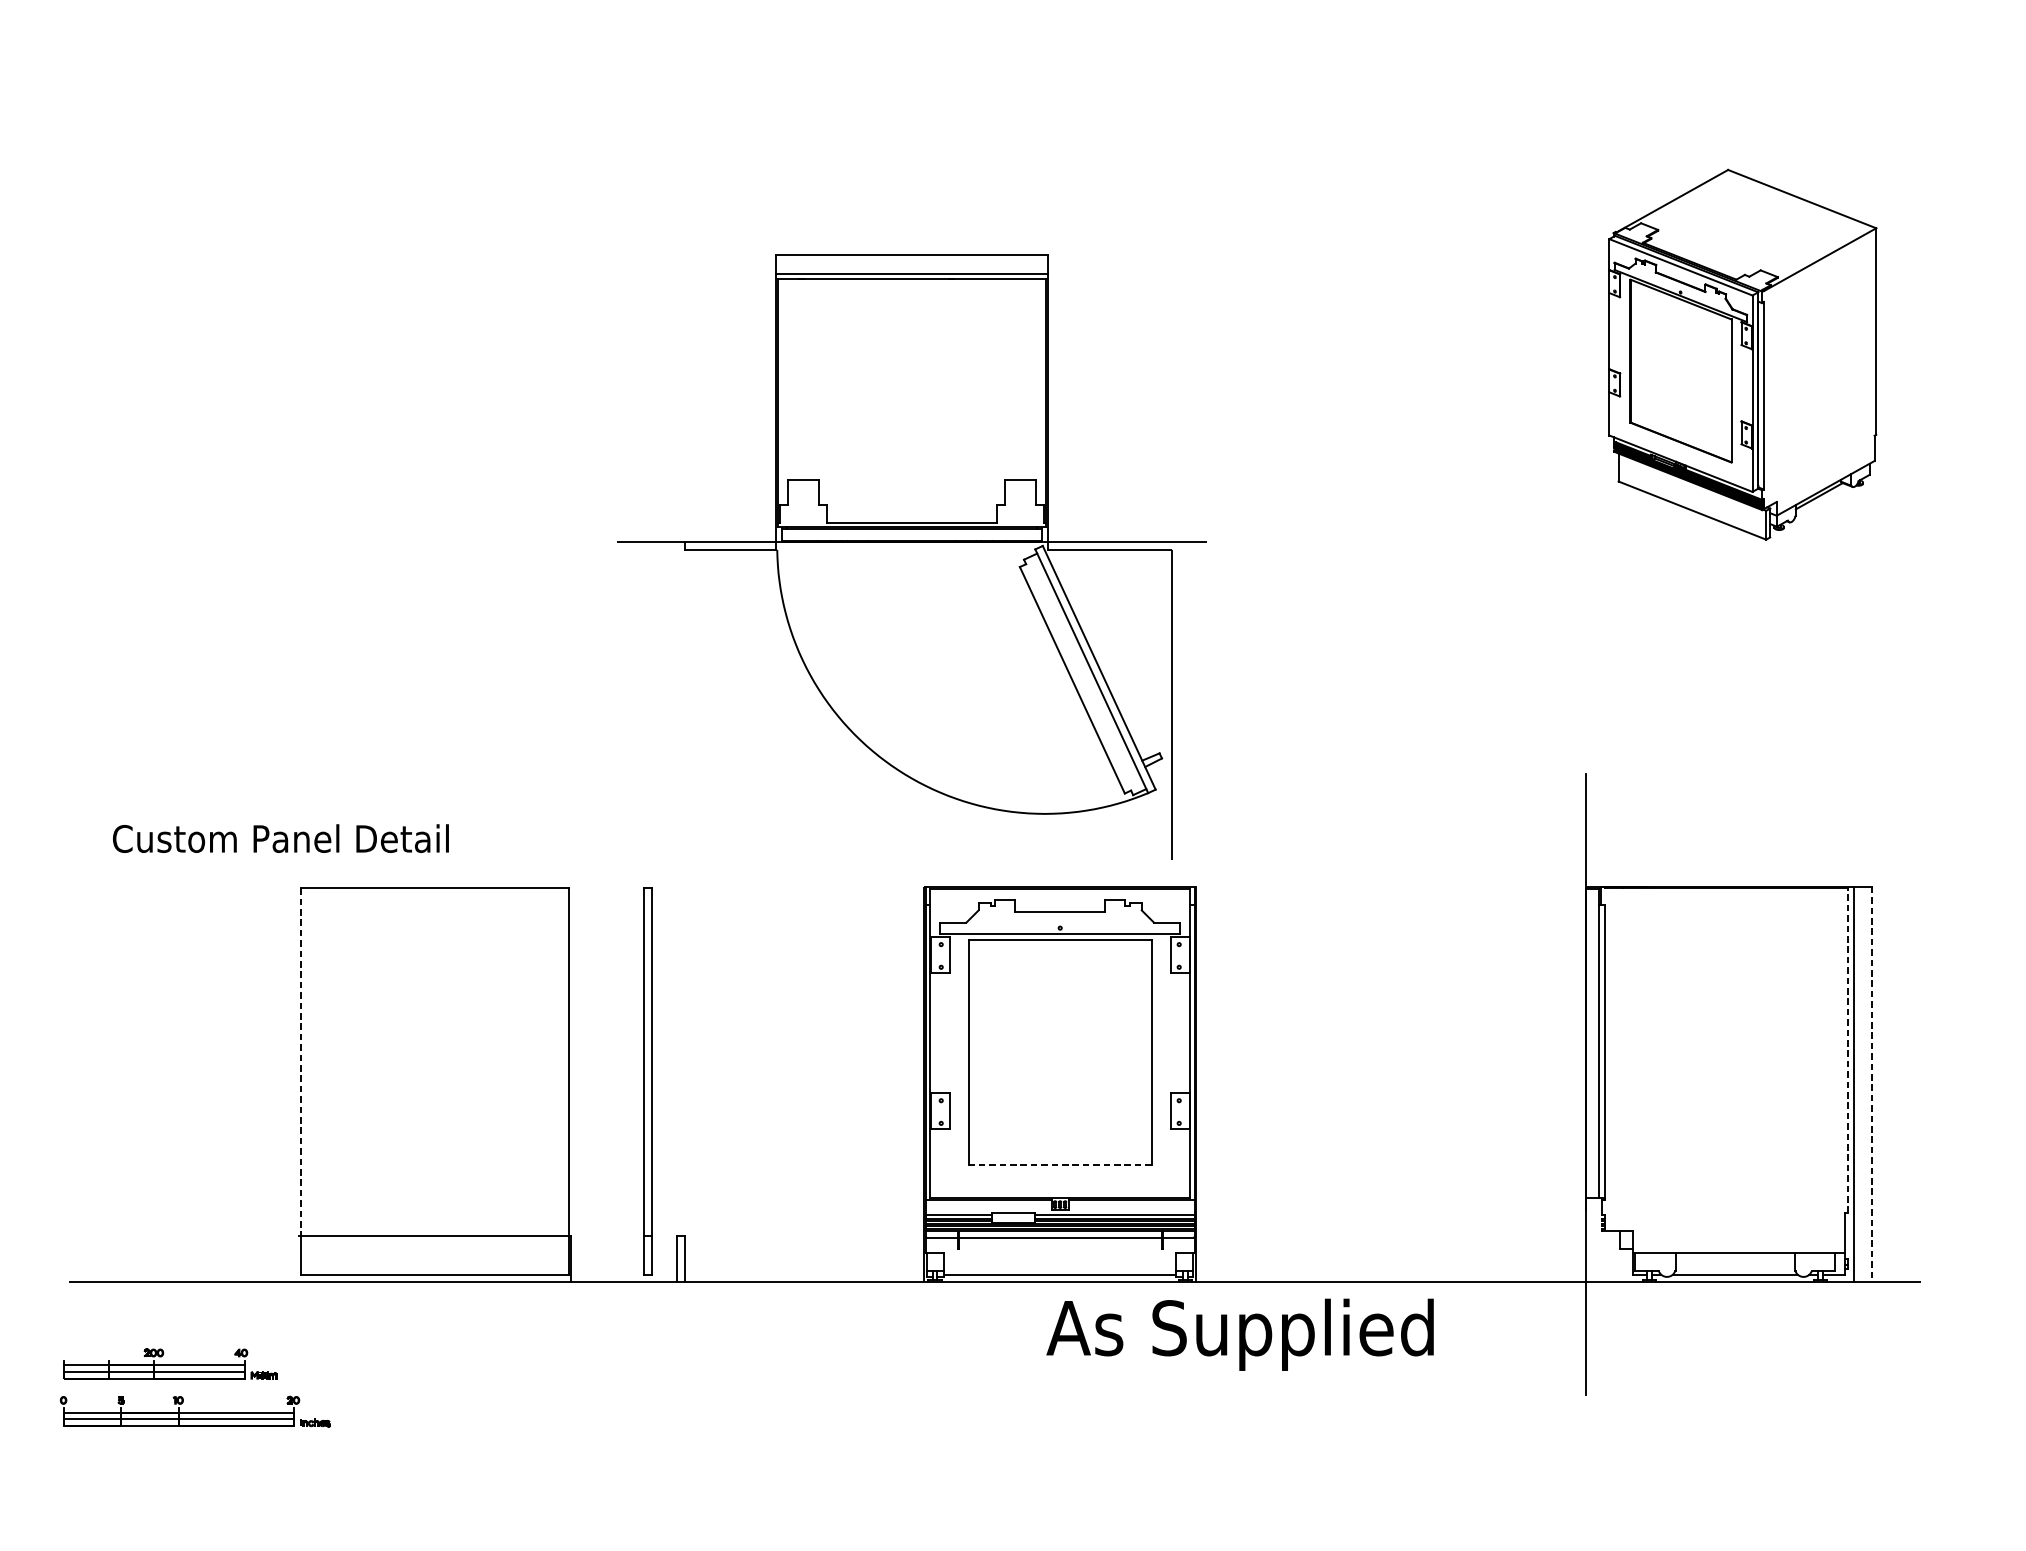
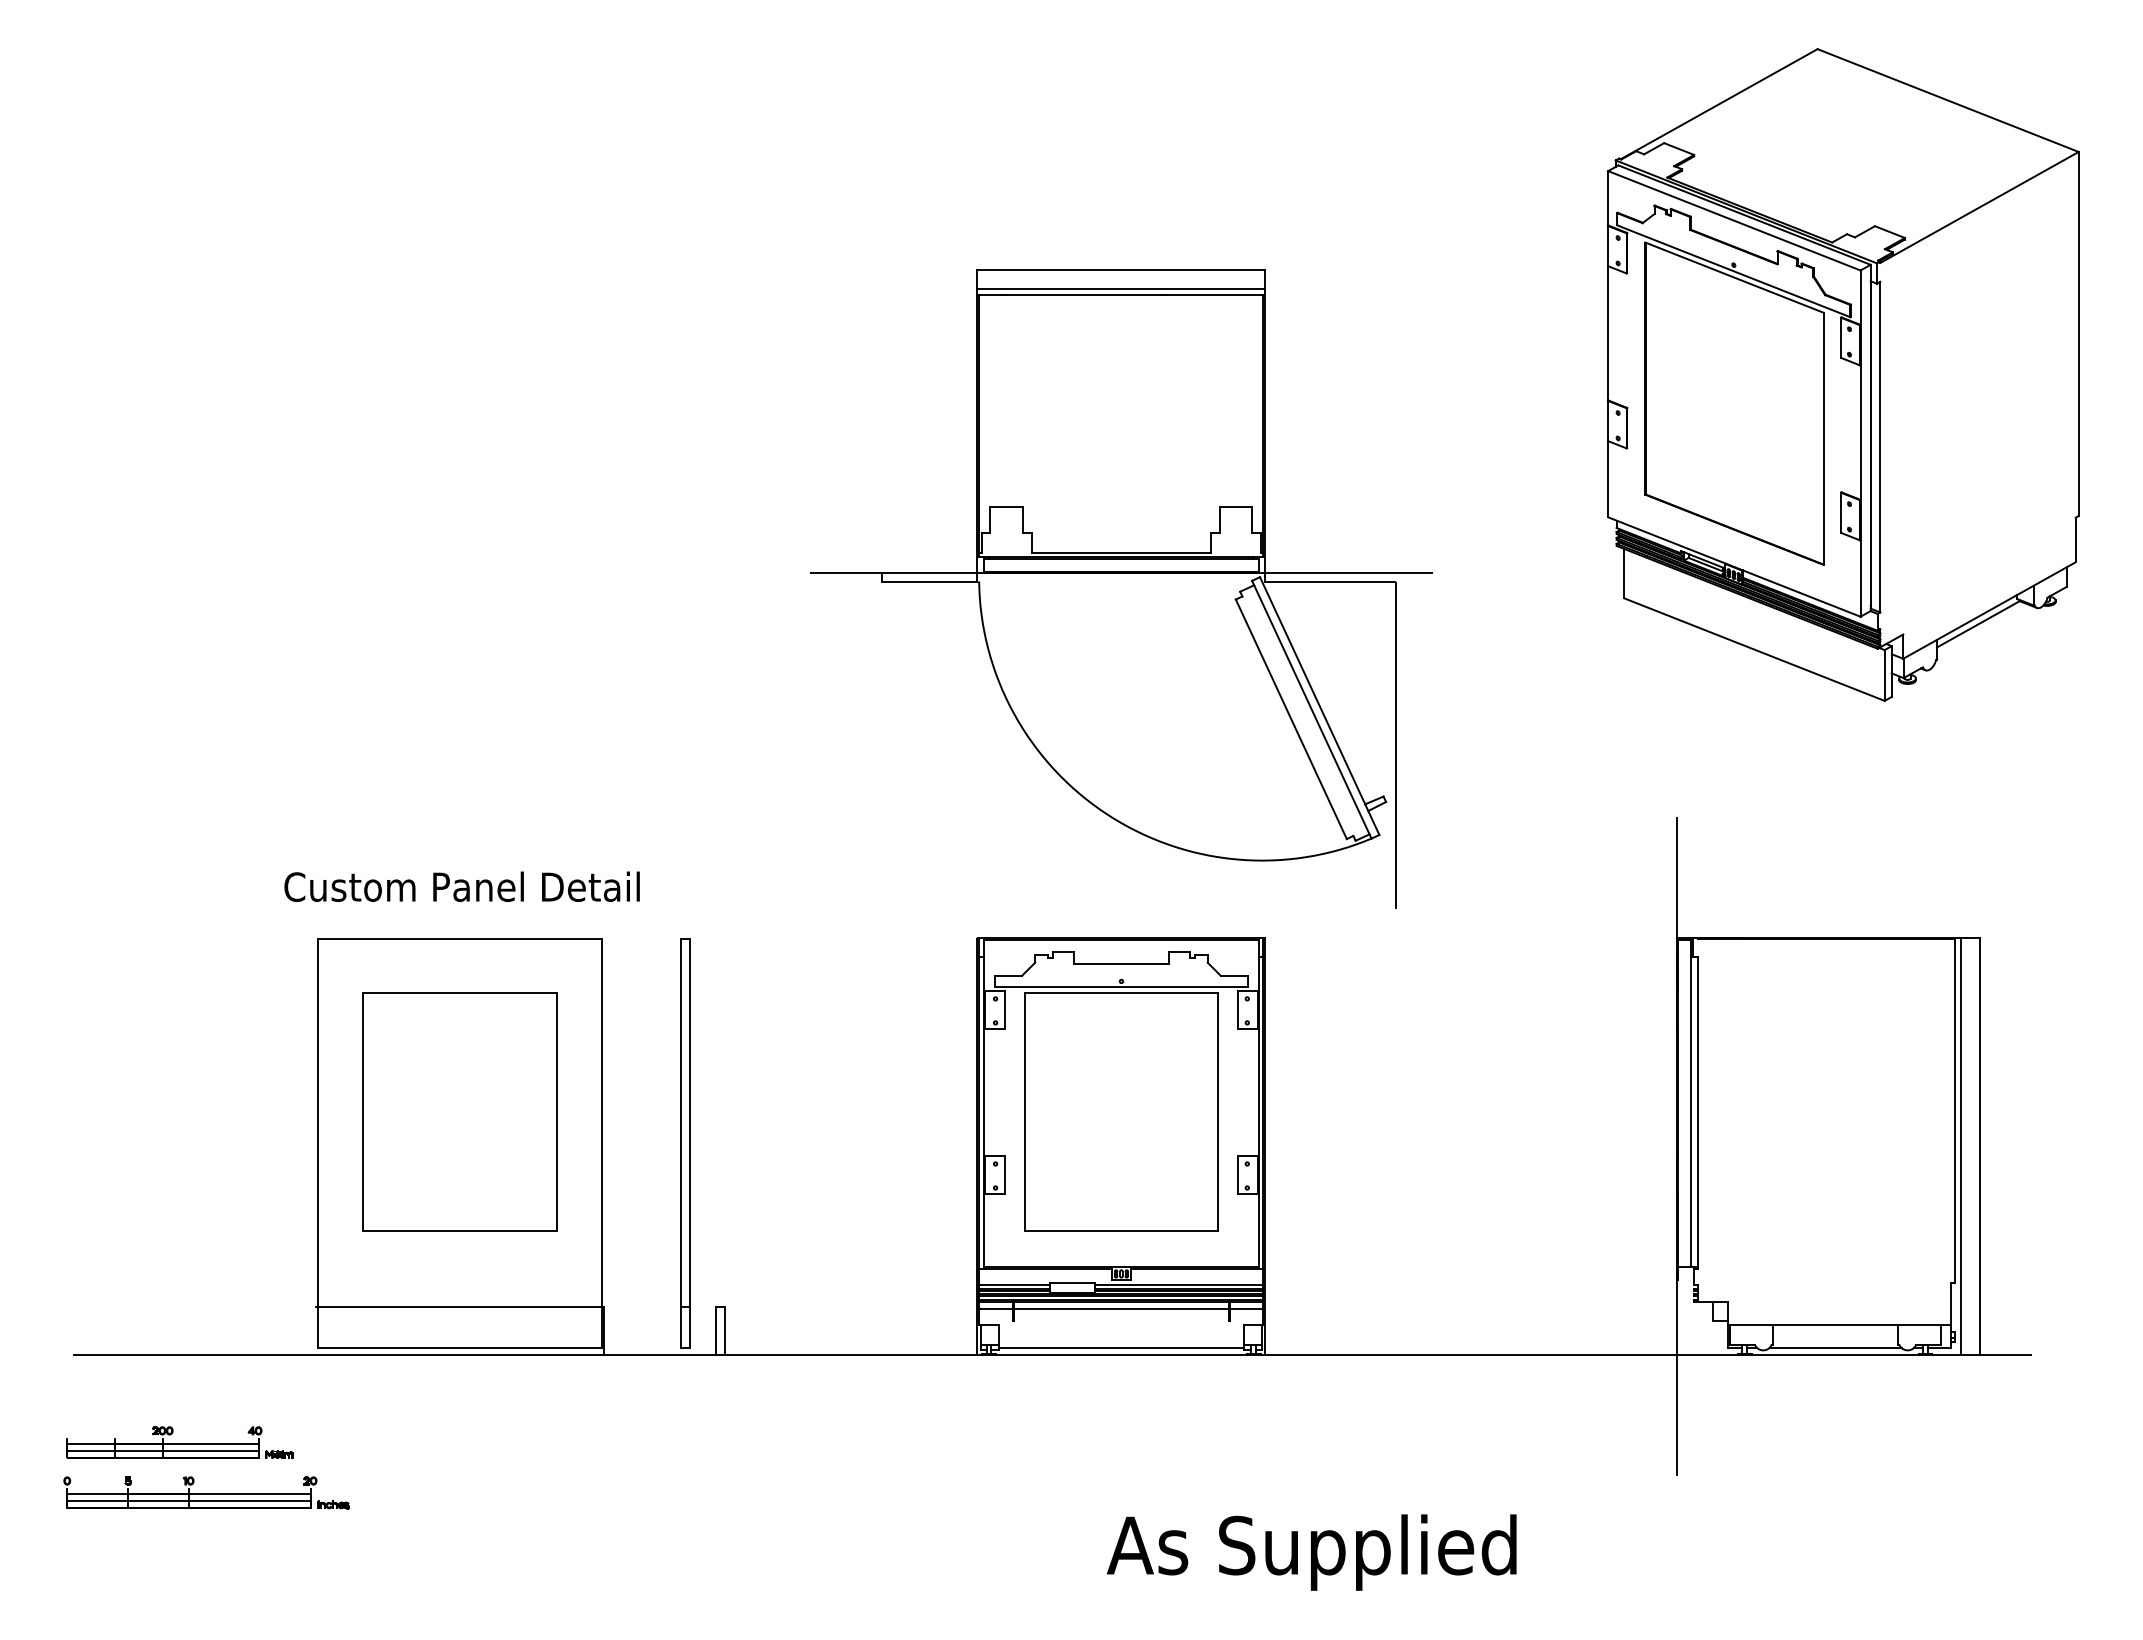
part: (1742, 354) -> (1843, 374), size x1.67
part: (911, 556) -> (1121, 588), moved
text: (280, 838) -> (461, 886), moved
part: (434, 1051) -> (459, 1111), added
line: (1847, 1051) -> (1954, 1111), dashed -> solid
line: (301, 1062) -> (318, 1123), dashed -> solid
line: (1872, 1084) -> (1980, 1146), dashed -> solid
line: (1060, 1164) -> (1121, 1231), dashed -> solid
text: (1239, 1334) -> (1311, 1552), moved

